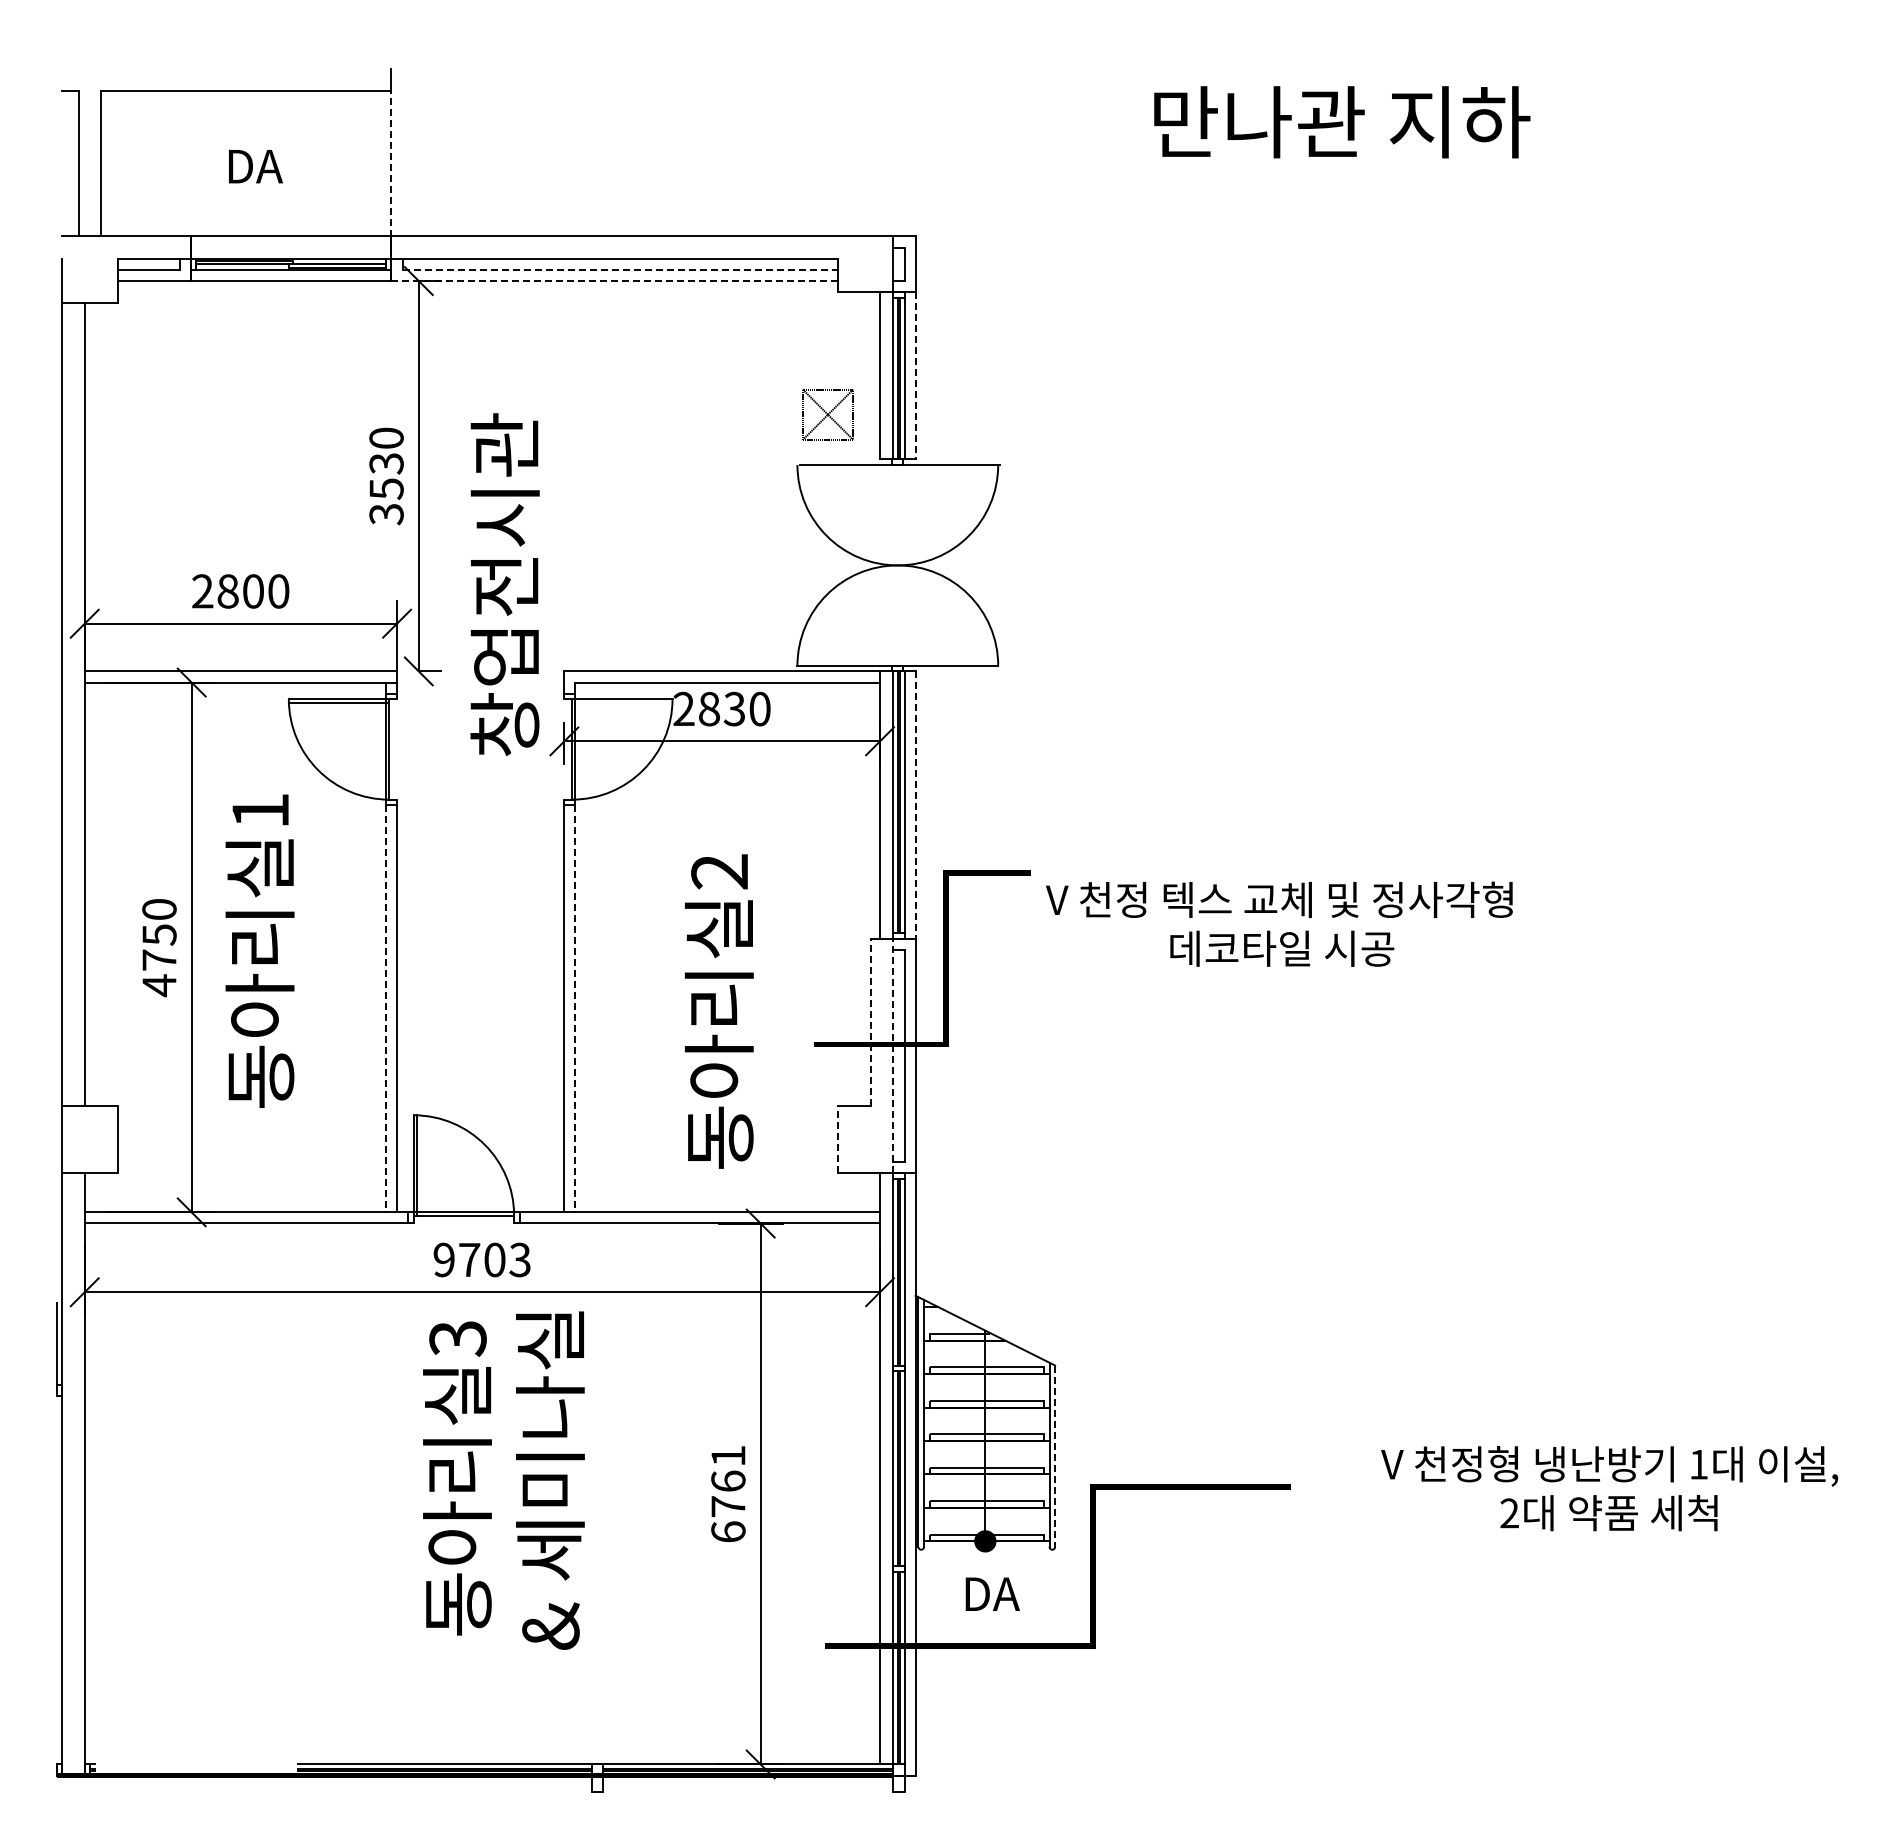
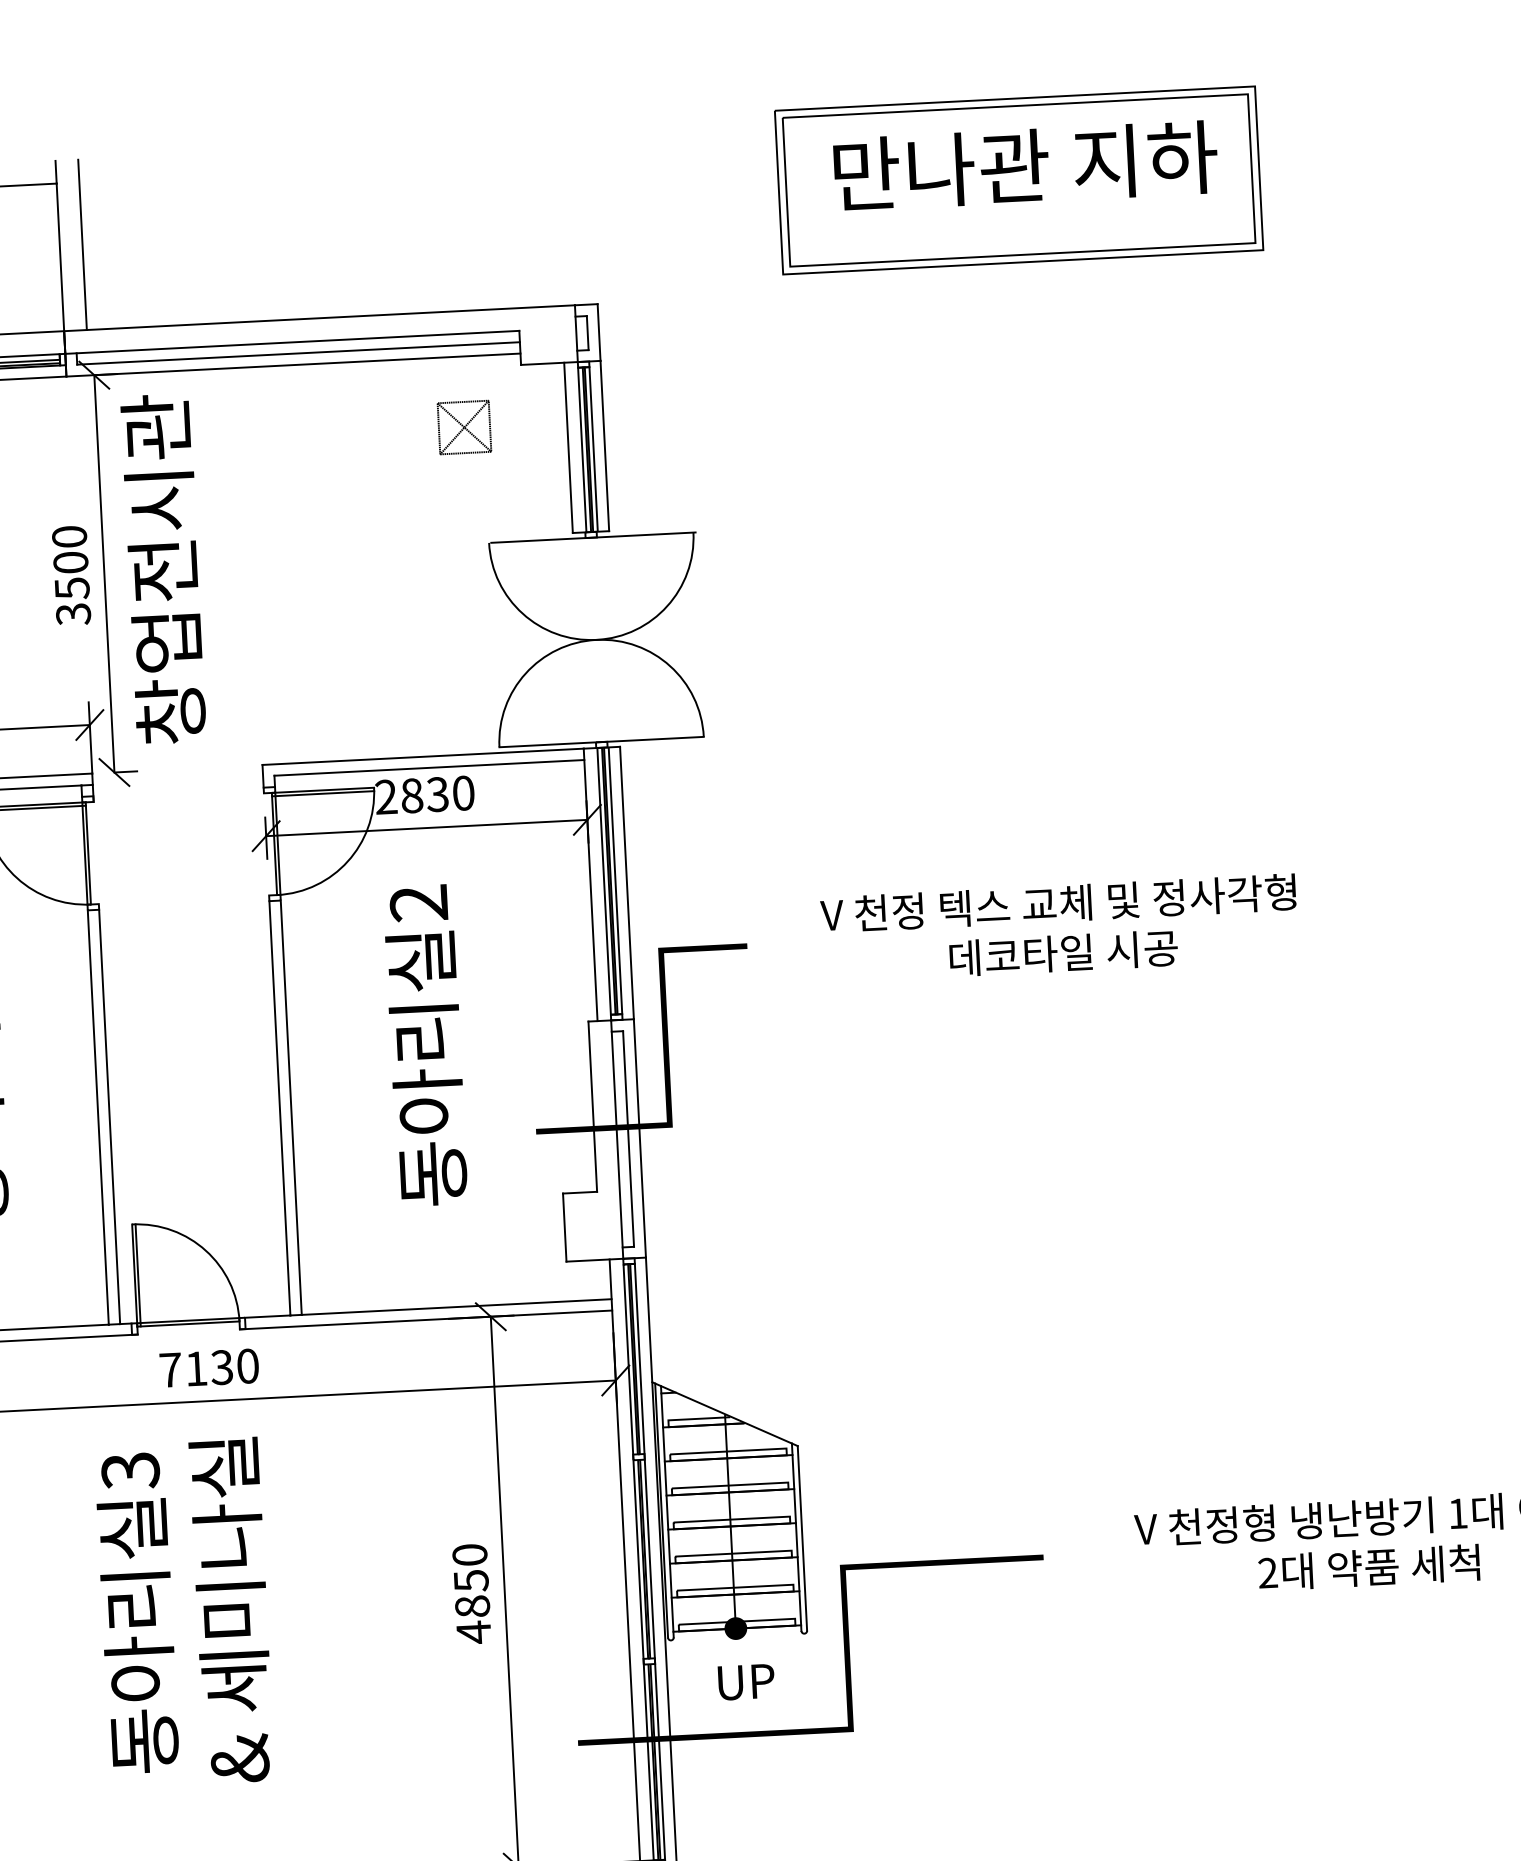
part: (1334, 136) -> (1018, 180), added
line: (413, 152) -> (82, 244), added
line: (391, 175) -> (61, 269), dashed -> solid
line: (620, 269) -> (298, 353), dashed -> solid
line: (615, 281) -> (294, 365), dashed -> solid
line: (915, 375) -> (604, 445), dashed -> solid
part: (827, 414) -> (463, 427), moved
text: (386, 463) -> (70, 562), 3530 -> 3500
text: (504, 584) -> (162, 569), moved
line: (622, 702) -> (323, 793), added
line: (915, 805) -> (626, 883), dashed -> solid
text: (1279, 923) -> (1059, 927), moved
line: (385, 1008) -> (97, 1117), dashed -> solid
line: (575, 1008) -> (291, 1107), dashed -> solid
text: (719, 1011) -> (425, 1045), moved
line: (871, 1022) -> (593, 1106), dashed -> solid
line: (893, 1055) -> (617, 1138), dashed -> solid
line: (837, 1139) -> (564, 1227), dashed -> solid
text: (481, 1259) -> (208, 1367), 9703 -> 7130
line: (1055, 1456) -> (802, 1538), dashed -> solid
text: (503, 1480) -> (184, 1612), moved
text: (728, 1494) -> (472, 1594), 6761 -> 4850
text: (992, 1594) -> (745, 1682), DA -> UP

